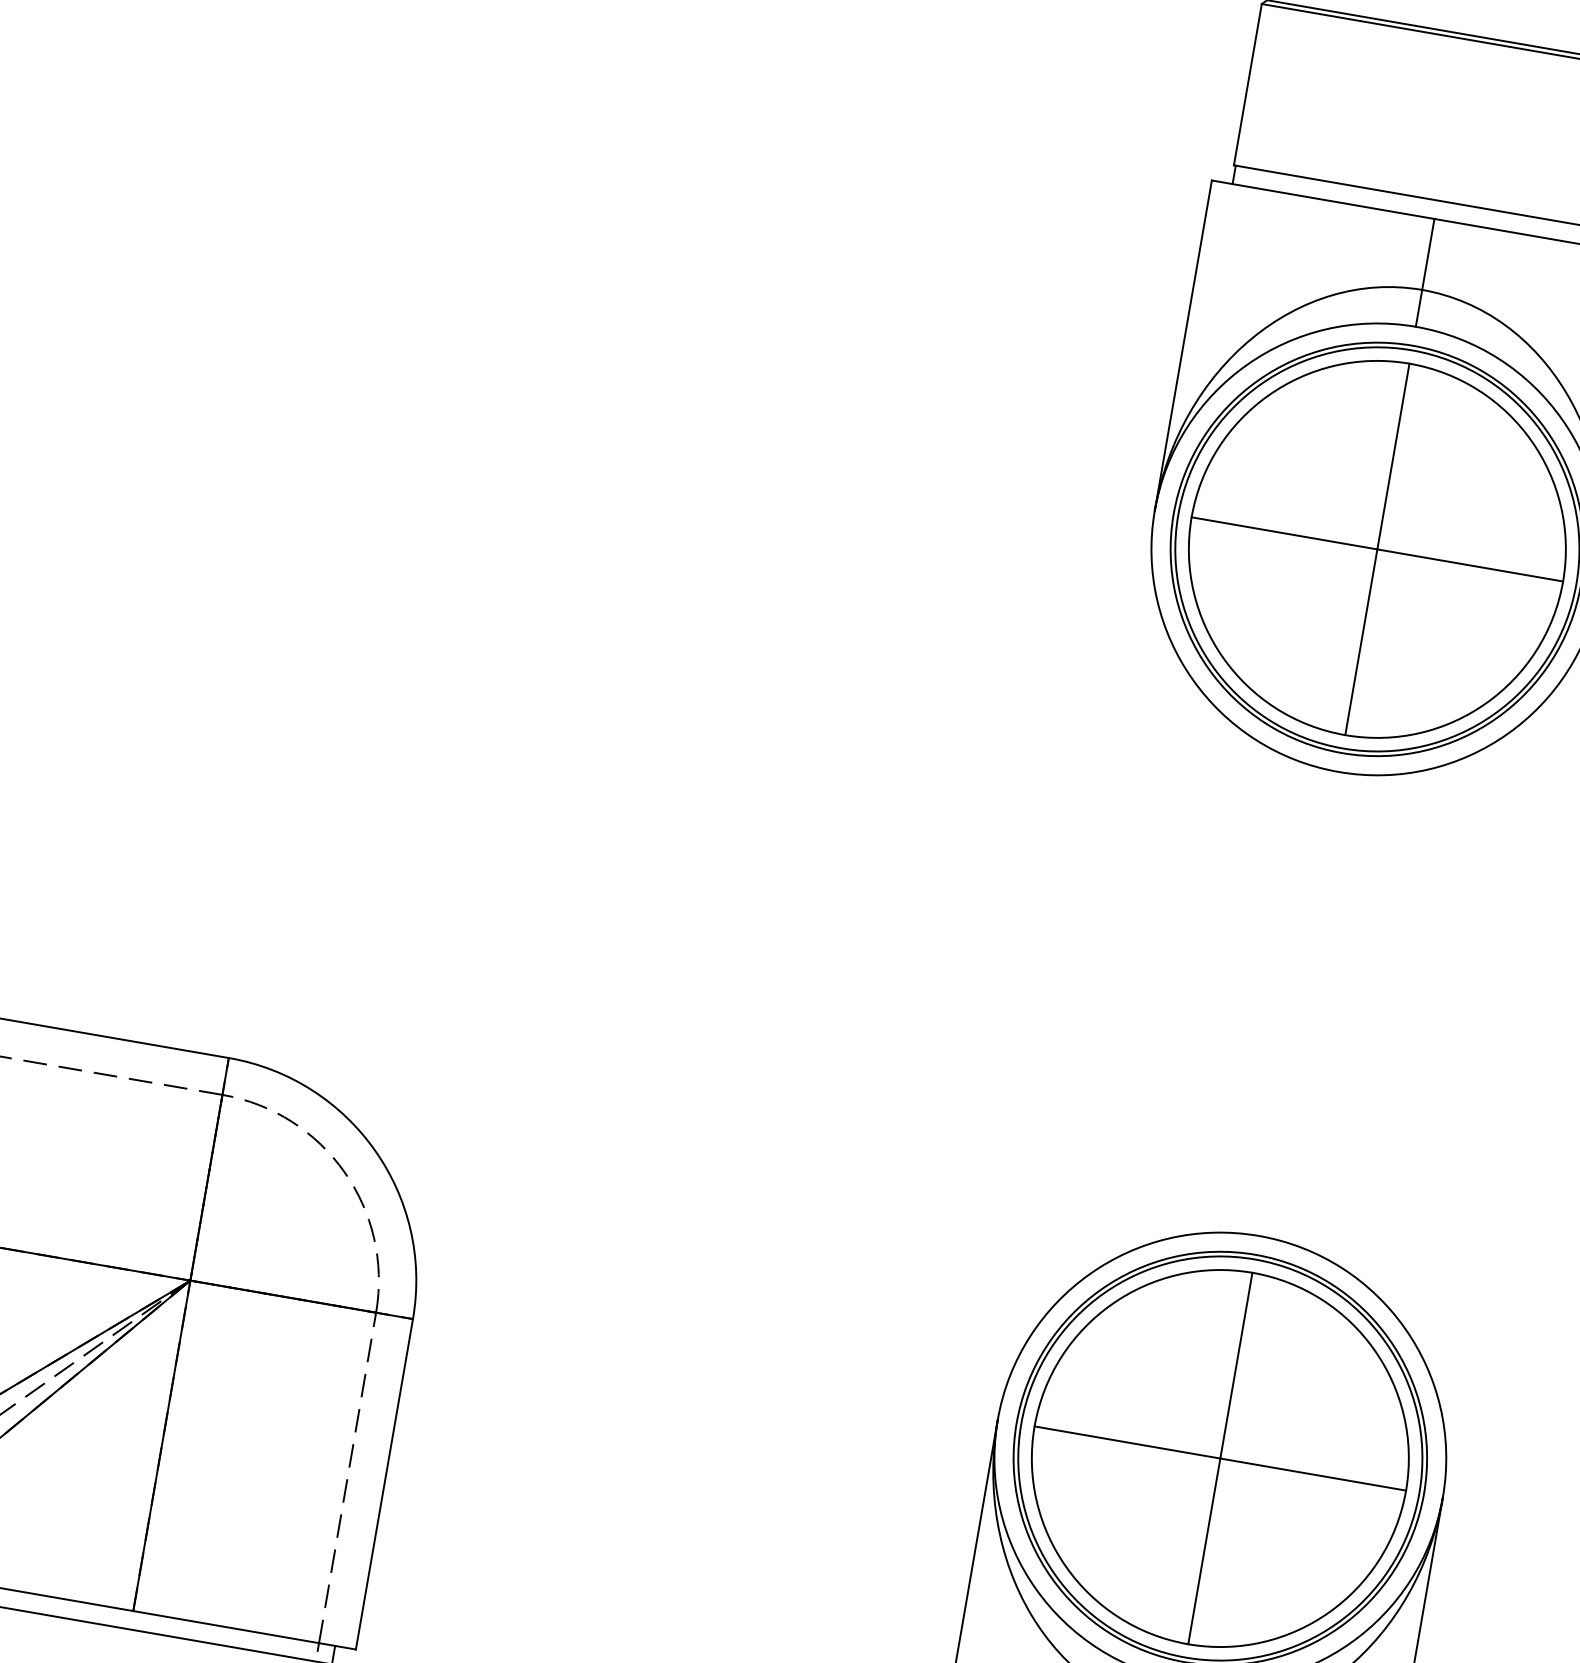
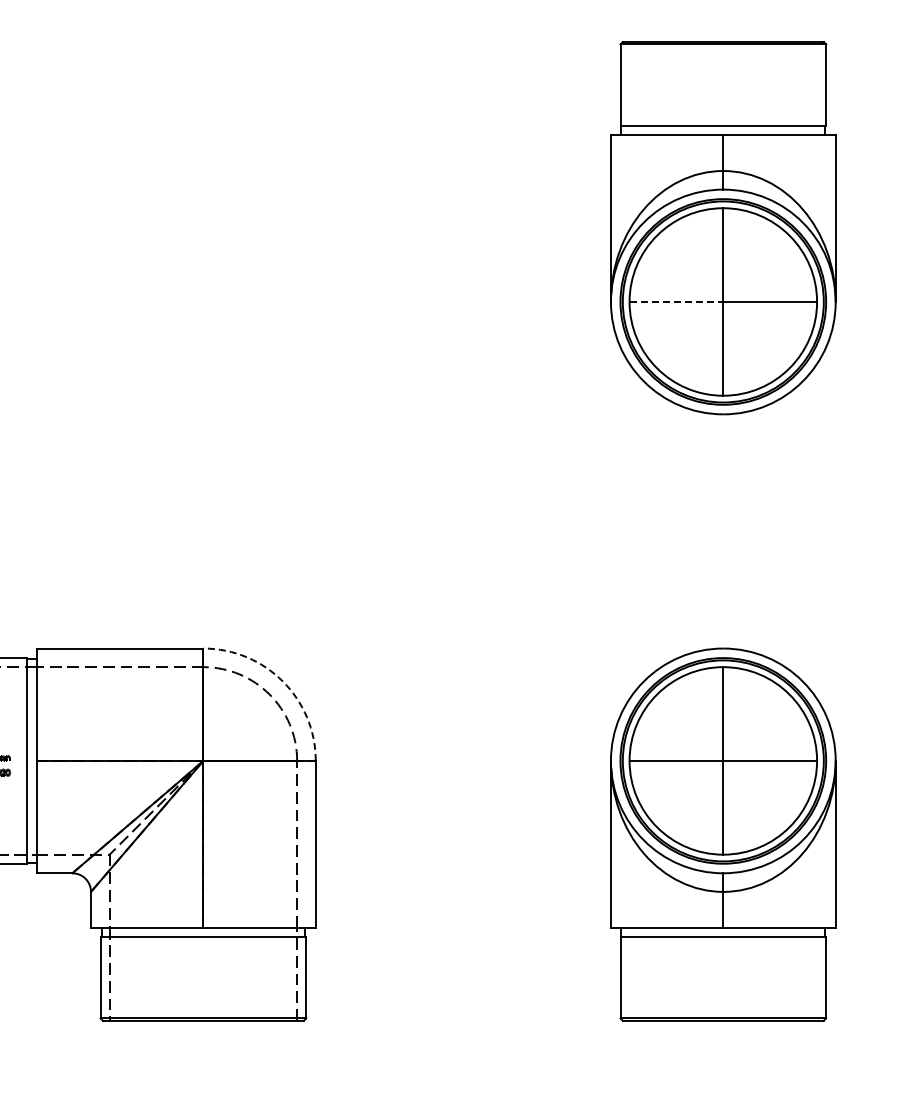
line: (1284, 532) -> (676, 301), solid -> dashed
arc: (374, 1150) -> (282, 681), solid -> dashed

